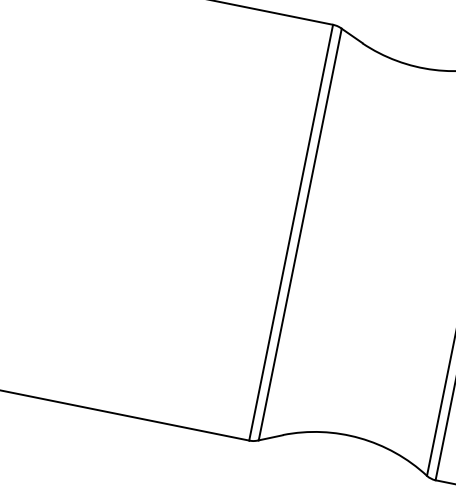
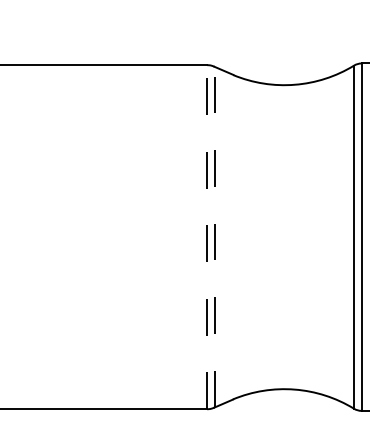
line: (291, 231) -> (207, 236), solid -> dashed
line: (300, 233) -> (214, 236), solid -> dashed

